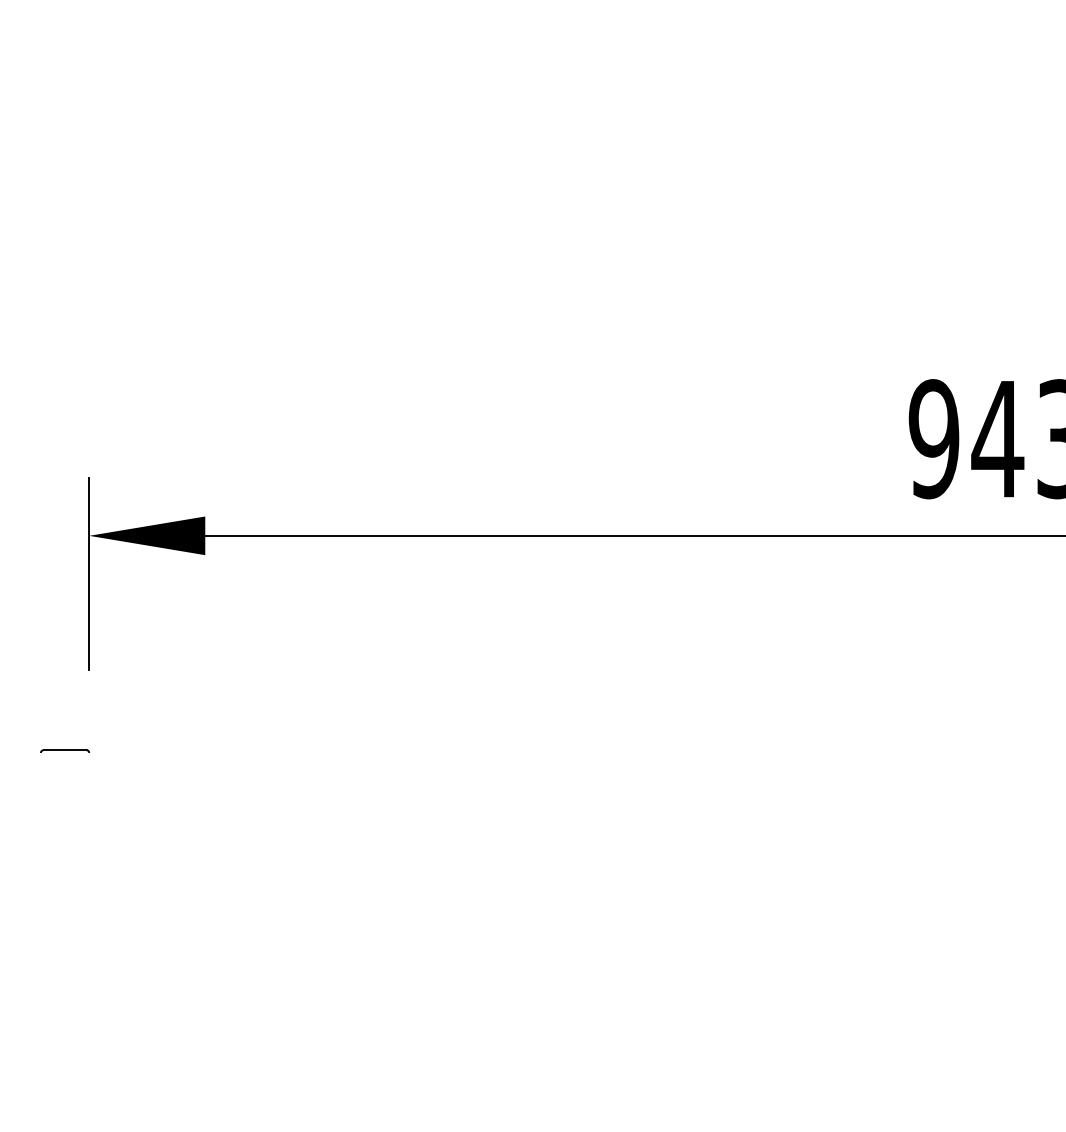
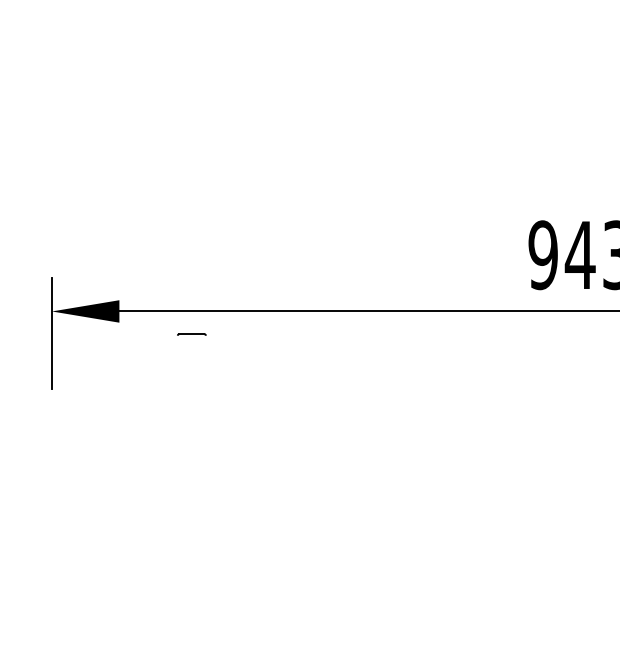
line: (64, 750) -> (191, 334), moved

